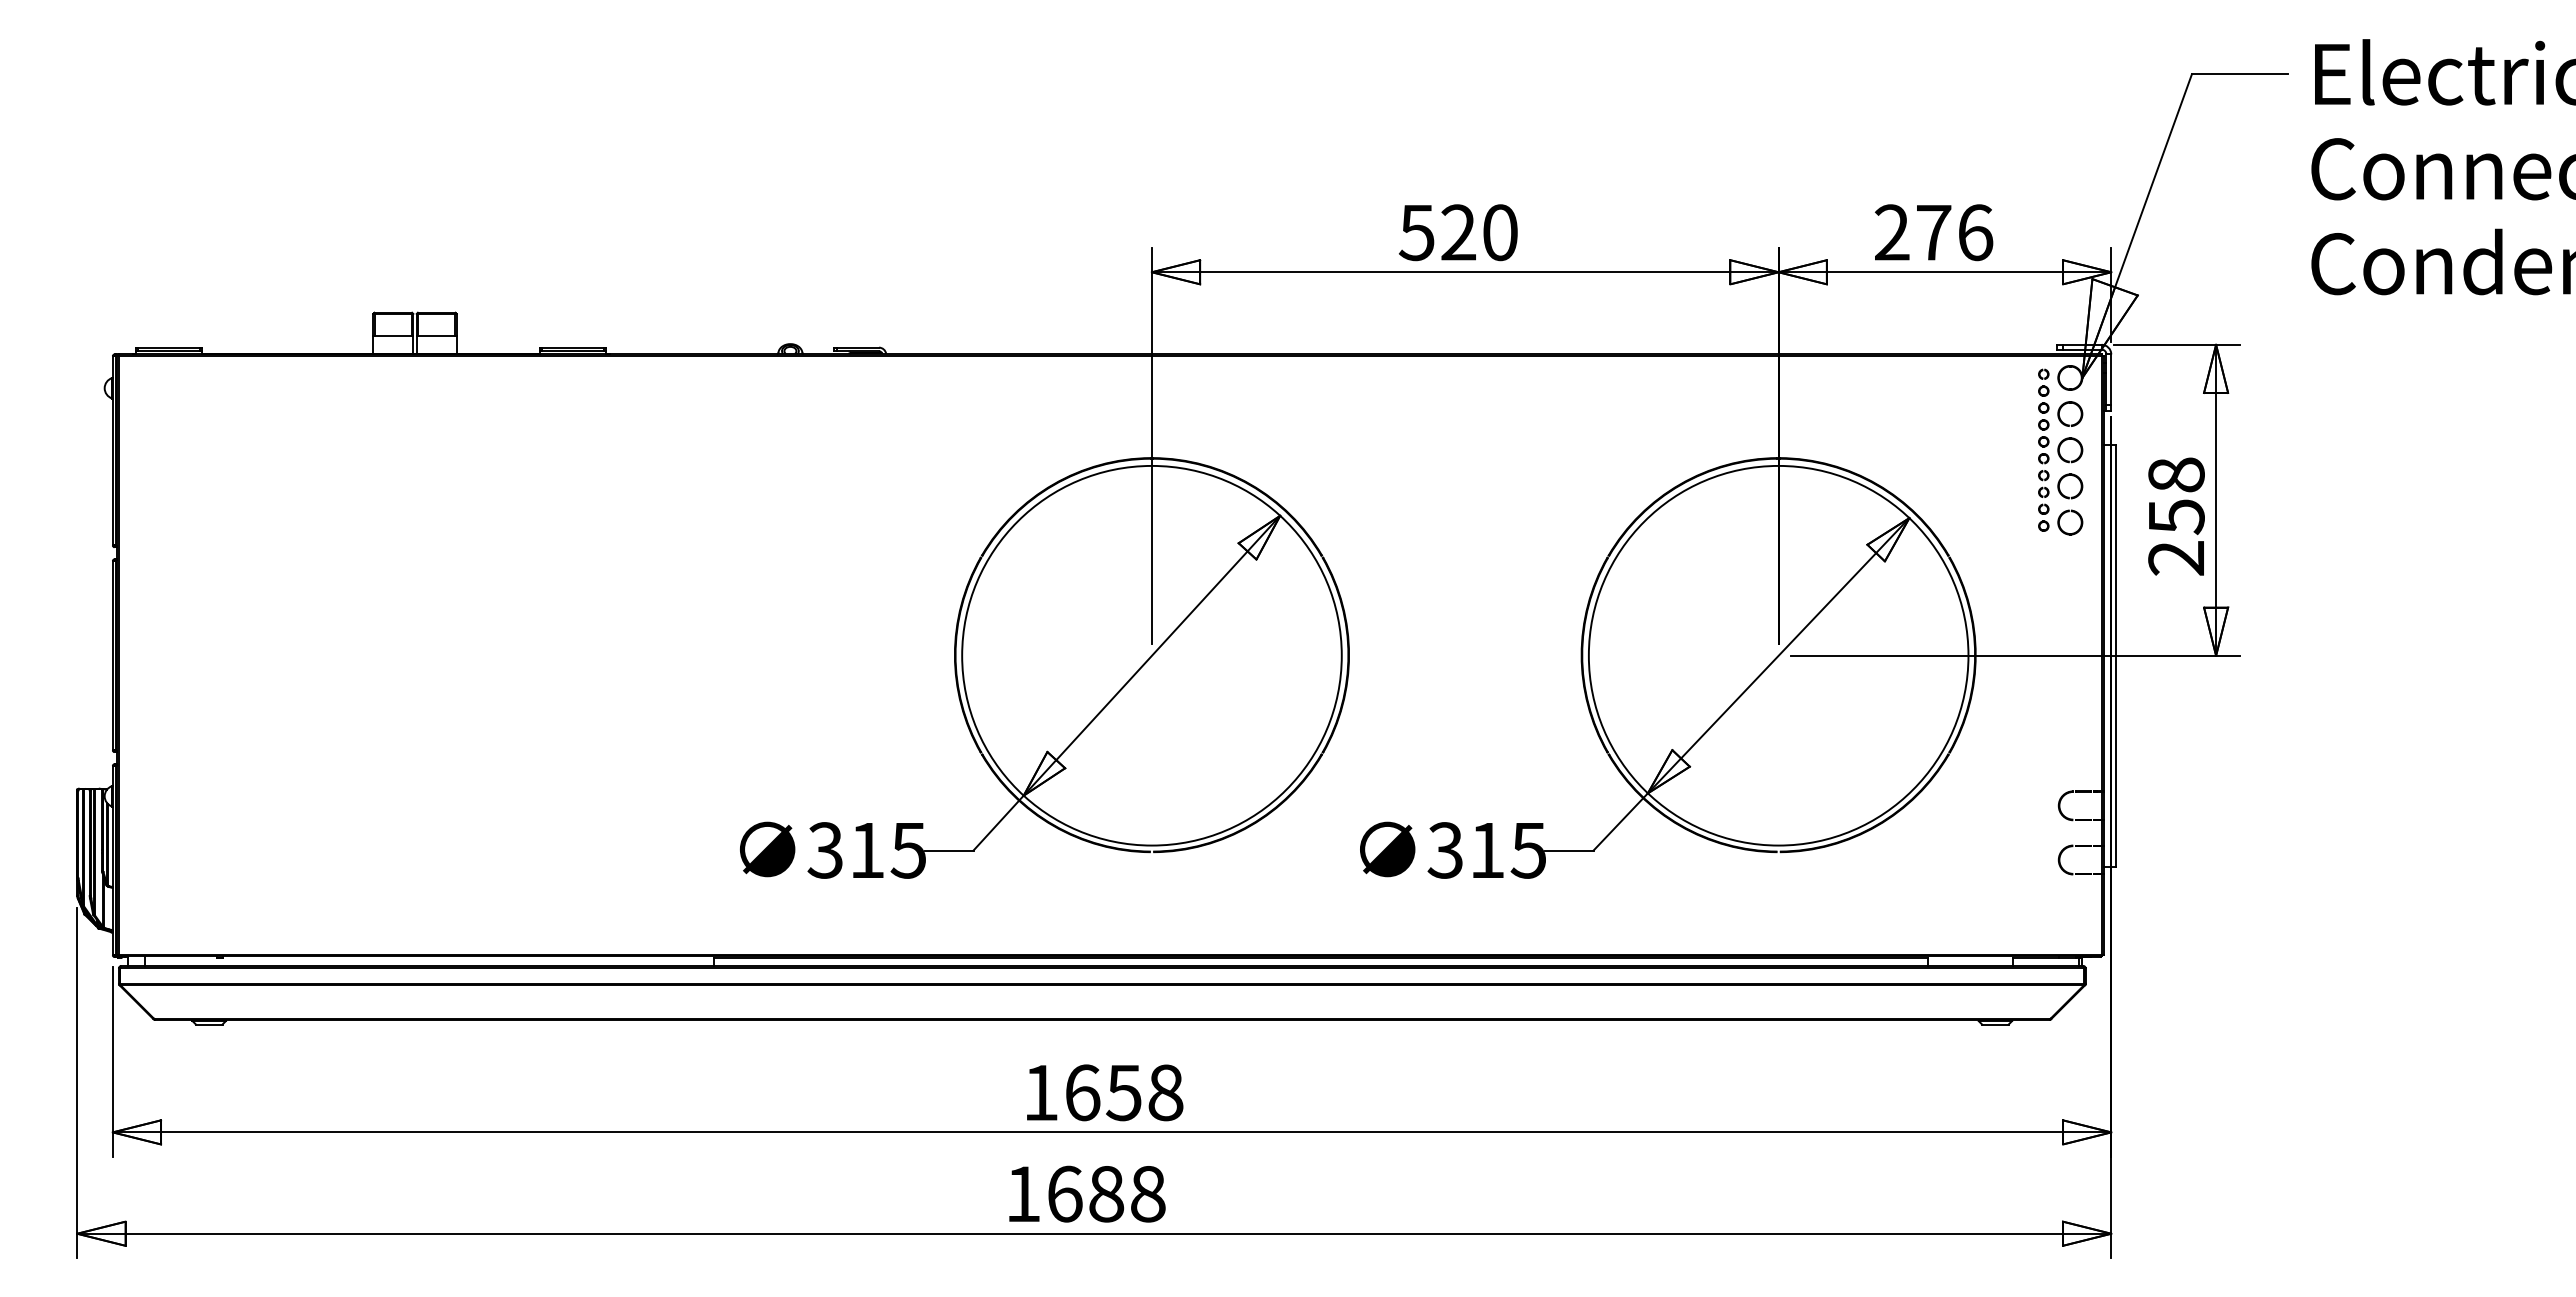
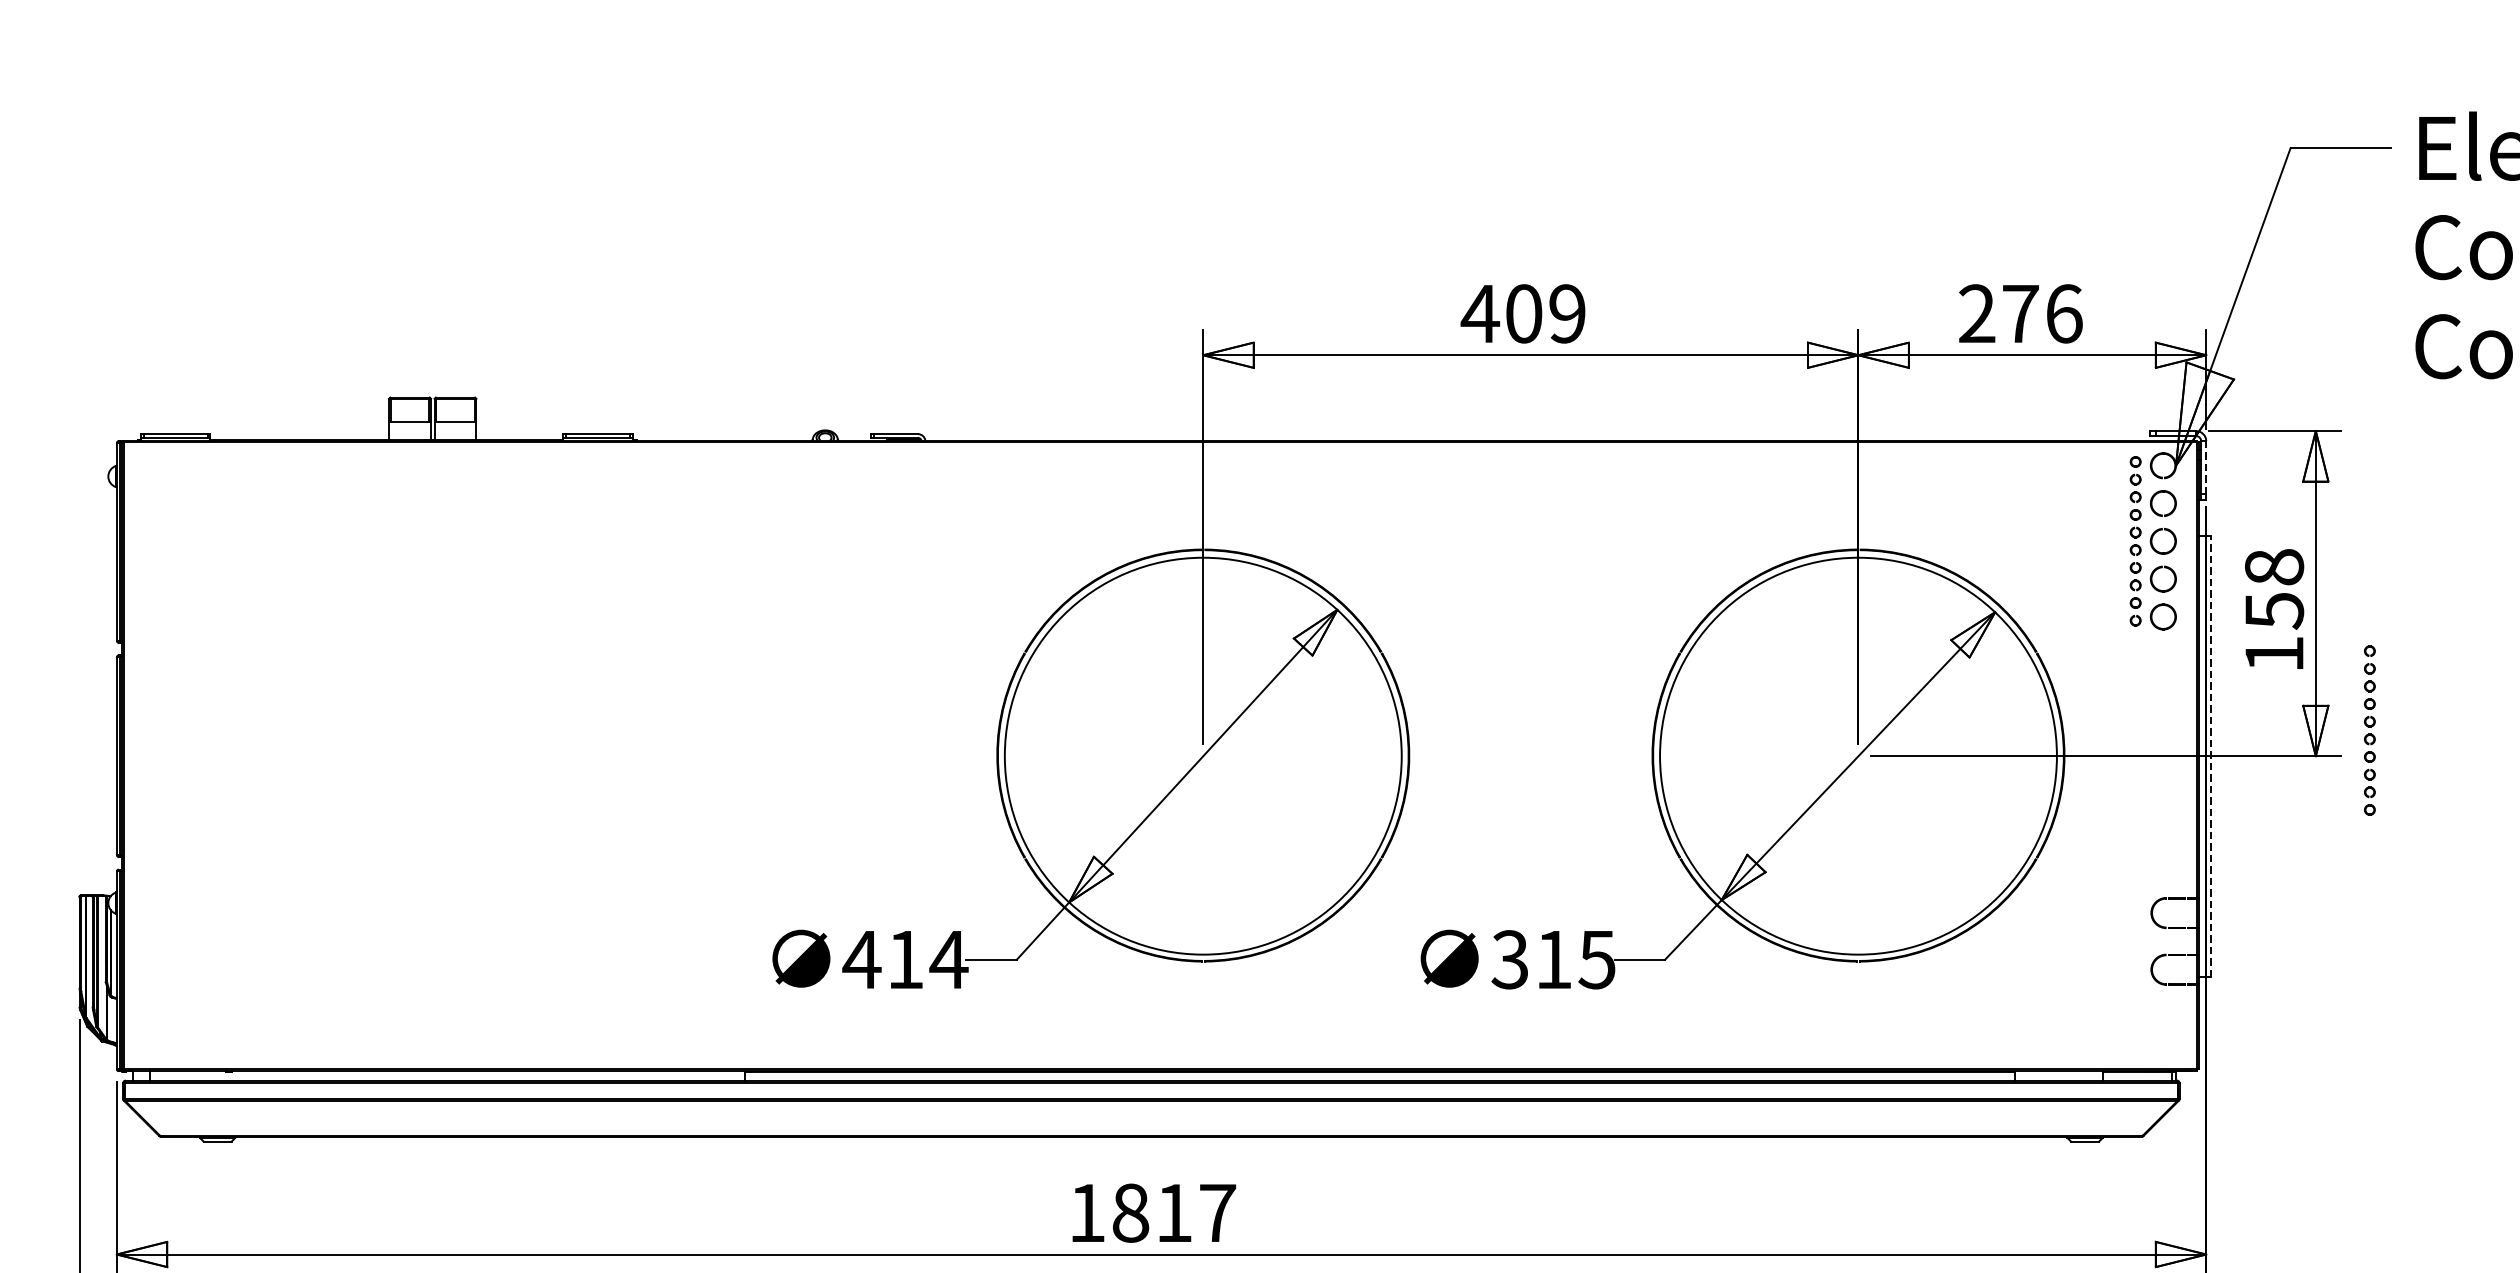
text: (1457, 232) -> (1522, 313), 520 -> 409
line: (2111, 379) -> (2206, 467), solid -> dashed
text: (2175, 558) -> (2273, 654), 258 -> 158
part: (2267, 630) -> (2369, 729), added
line: (2116, 656) -> (2211, 756), solid -> dashed
text: (866, 850) -> (904, 959), 315 -> 414
text: (1124, 1092) -> (1174, 1212), 1658 -> 1817

